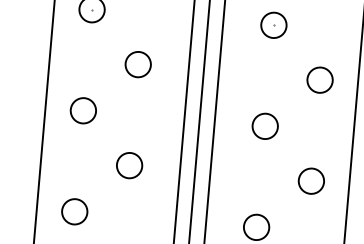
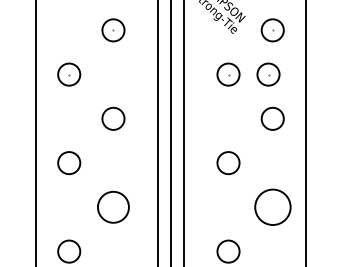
part: (319, 29) -> (268, 74), added
circle: (129, 165) -> (113, 207), size x1.4
circle: (311, 181) -> (272, 207), size x1.6

